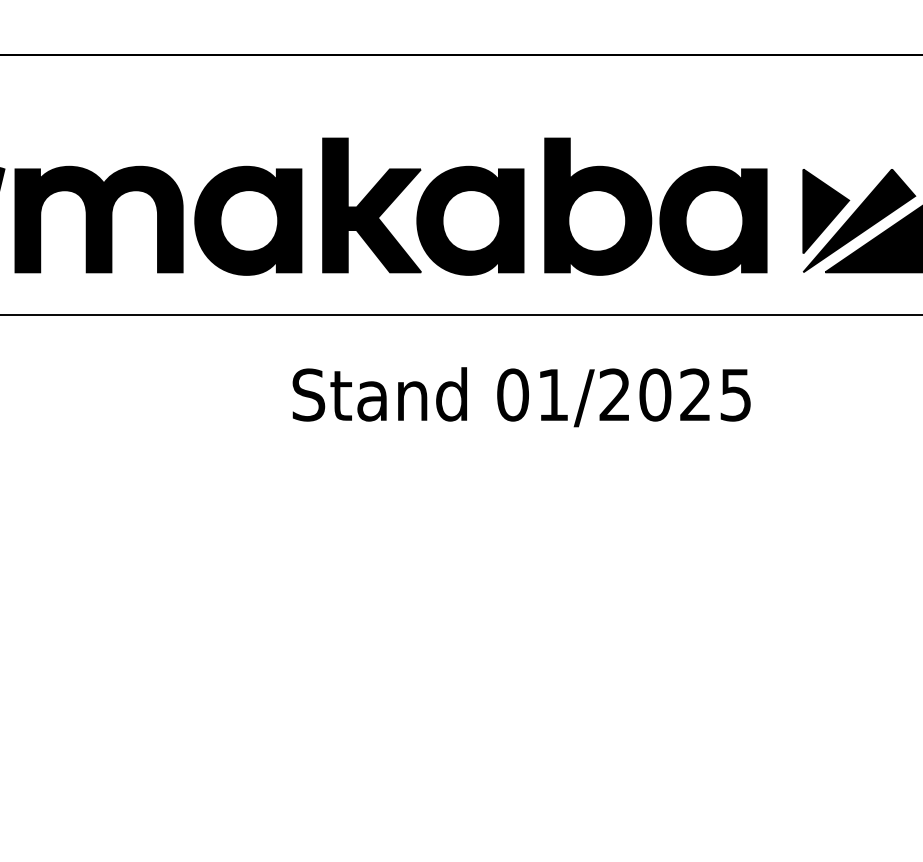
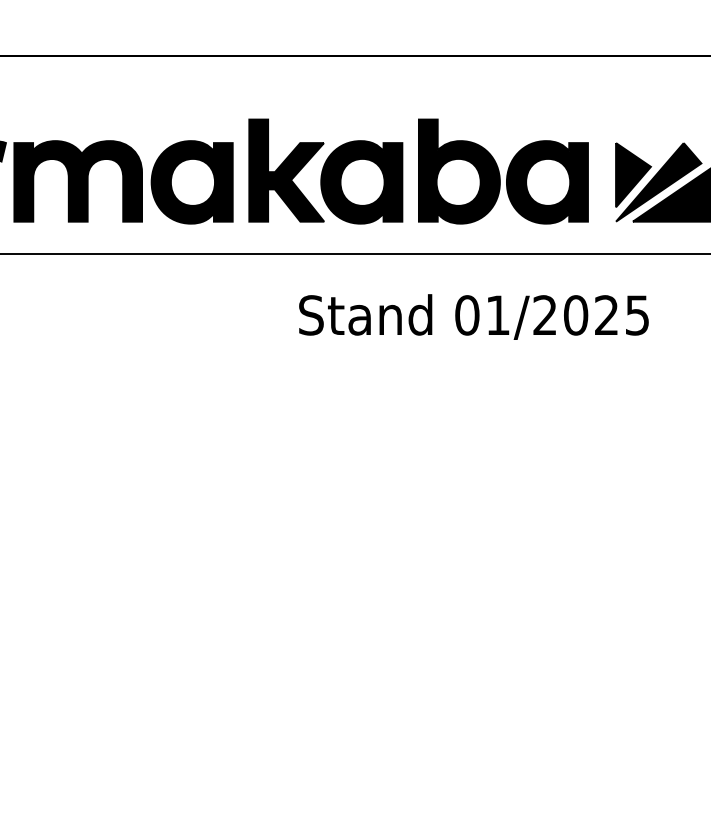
text: (521, 396) -> (473, 316), moved

